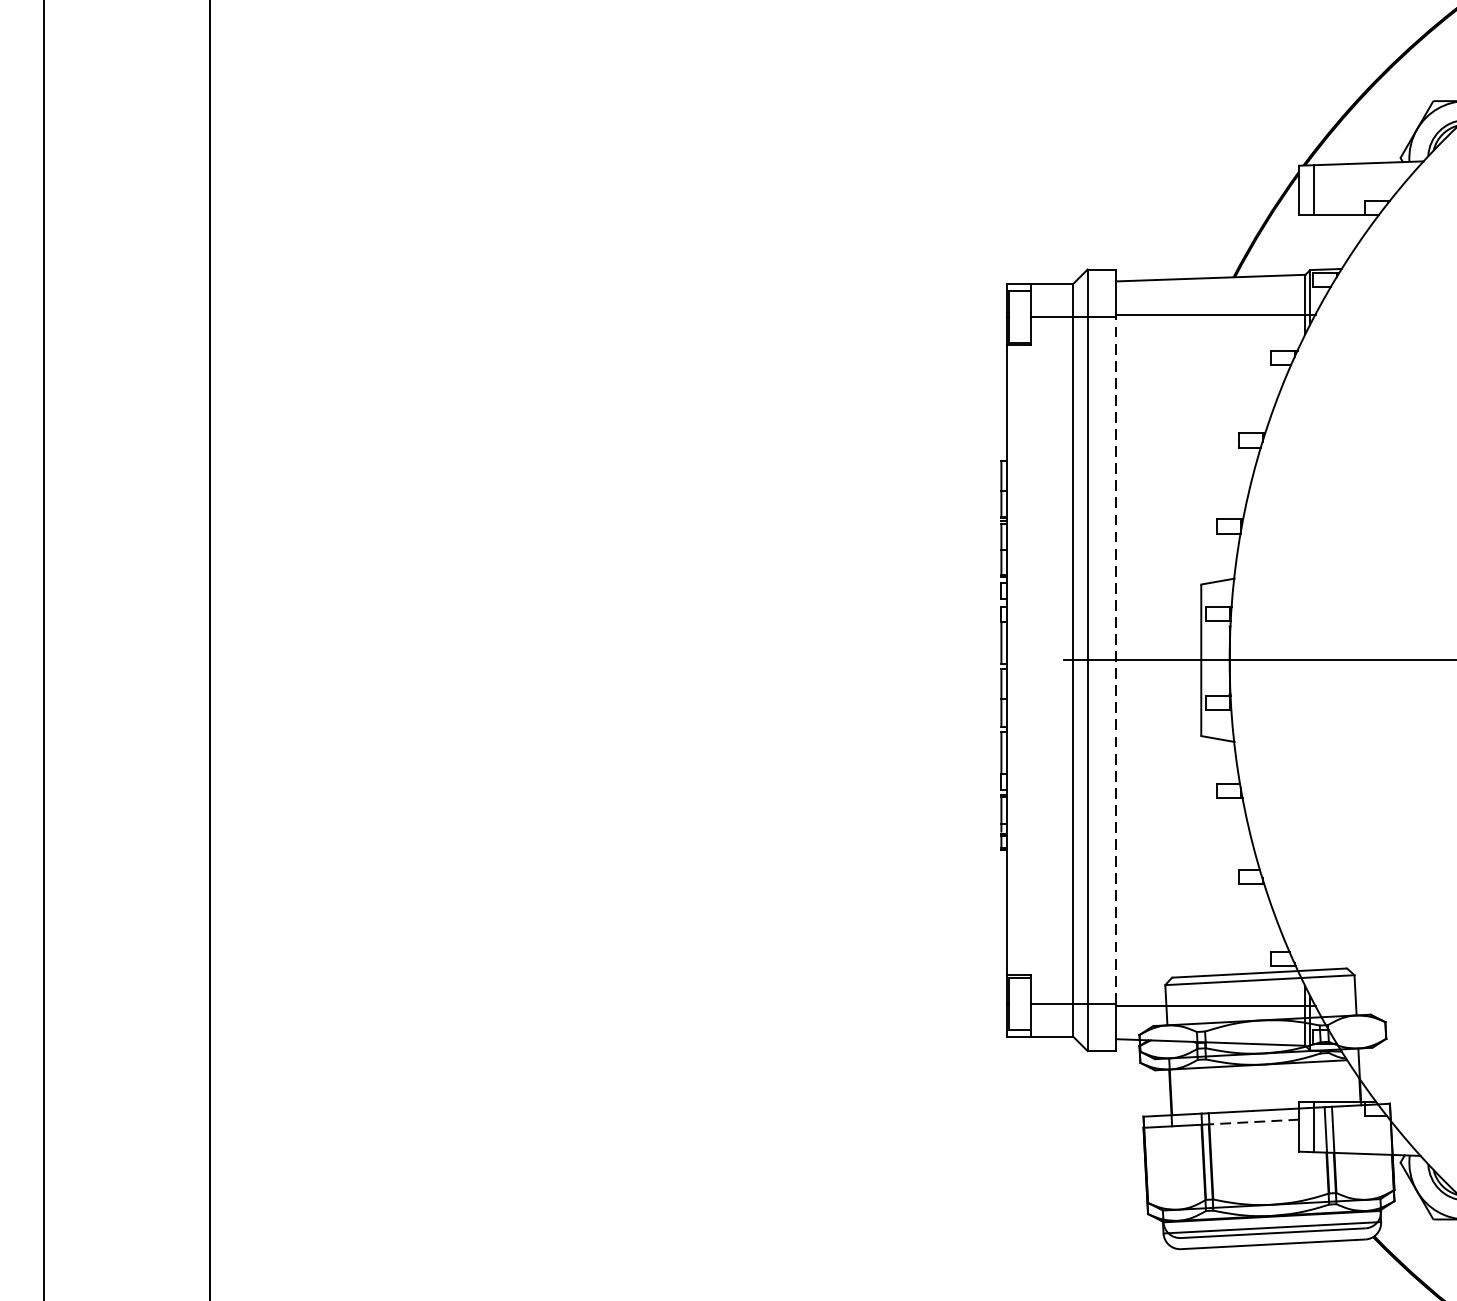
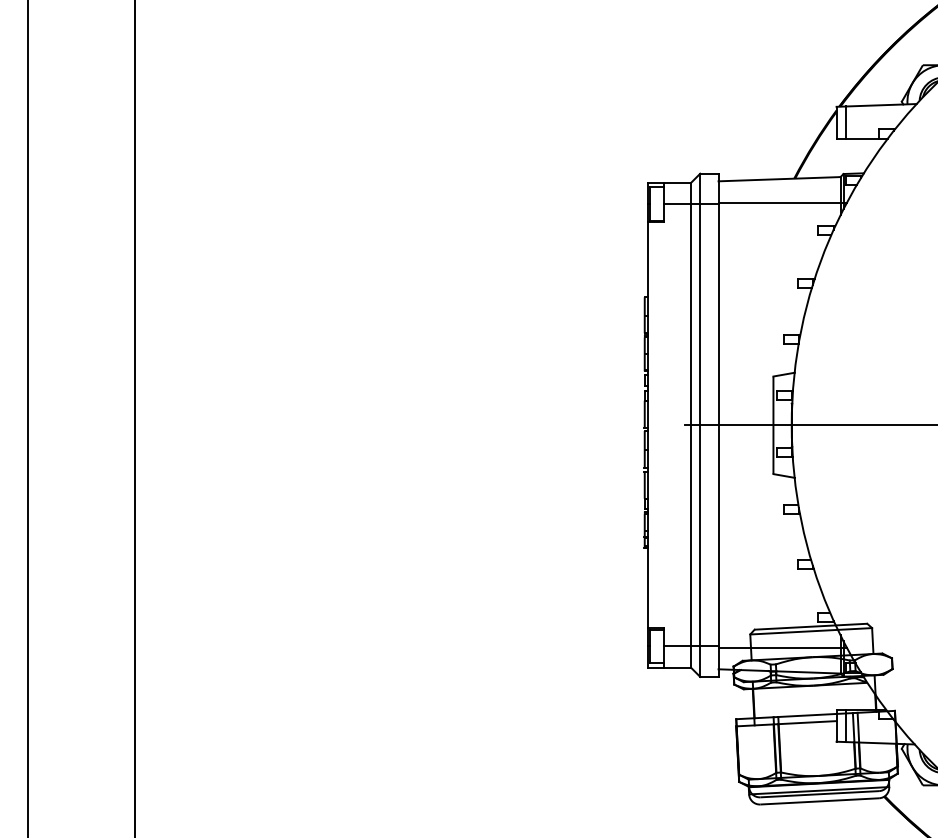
line: (1115, 659) -> (718, 424), dashed -> solid
line: (1252, 1121) -> (806, 722), dashed -> solid

